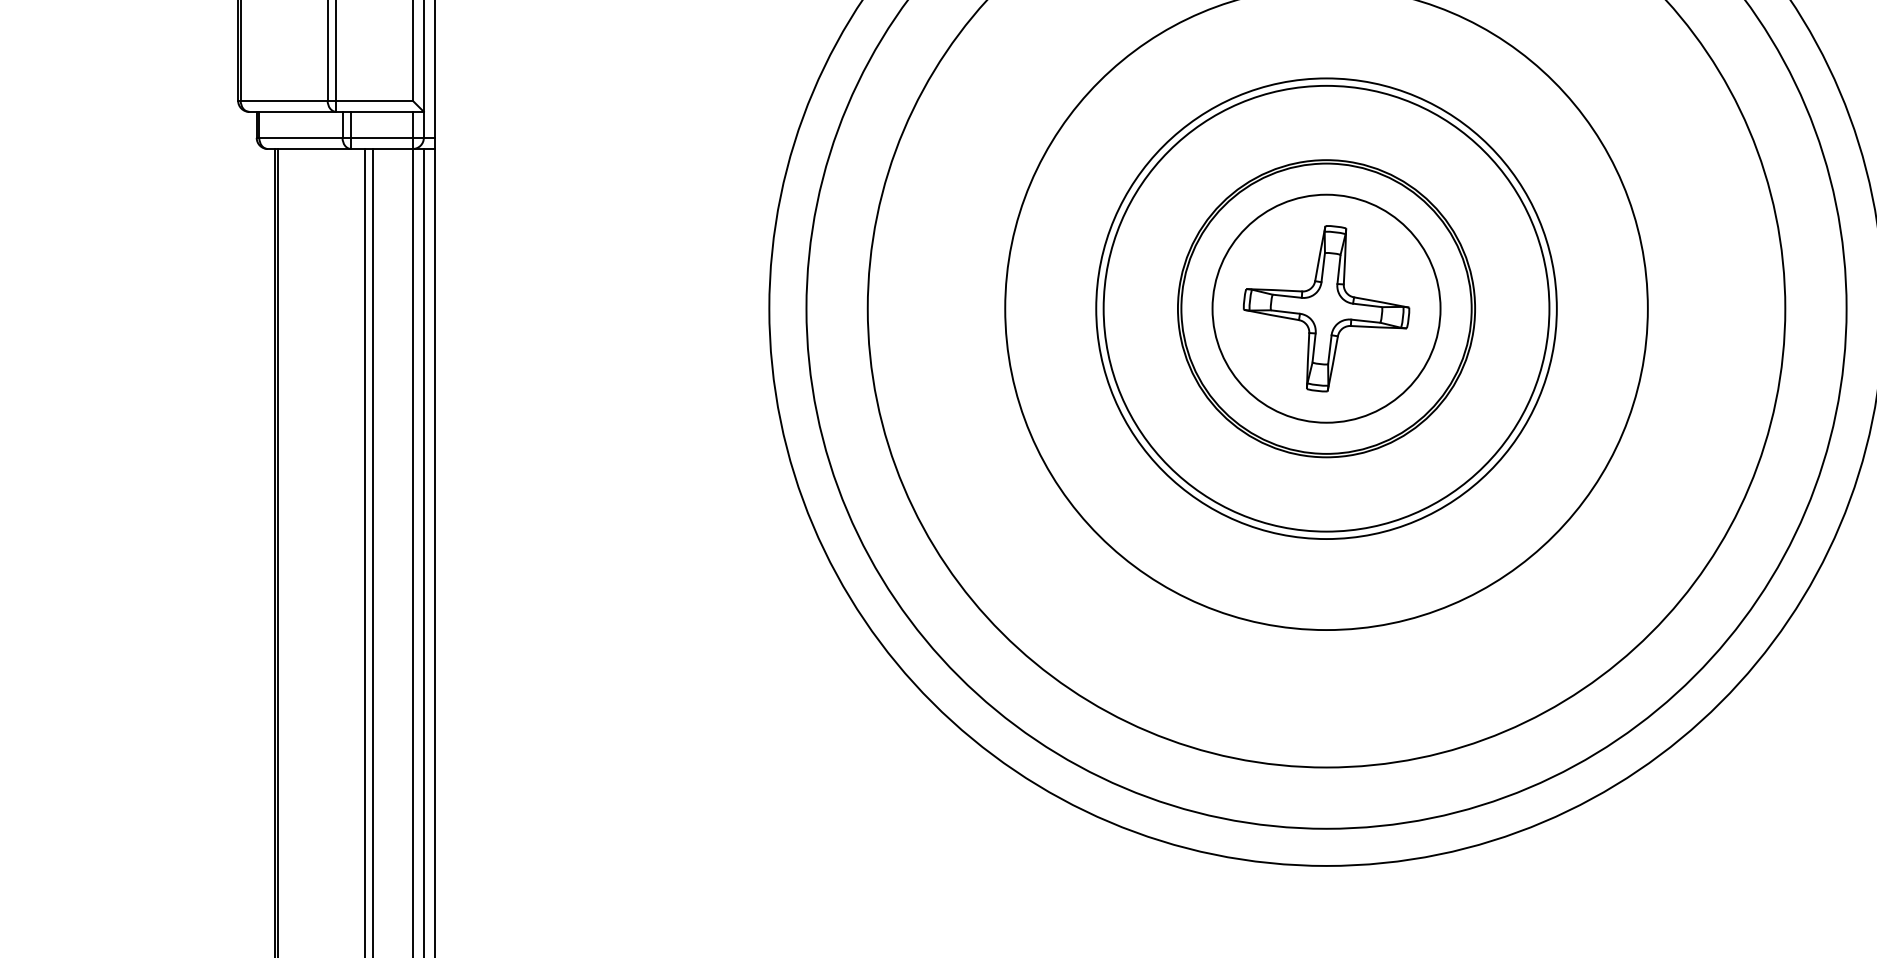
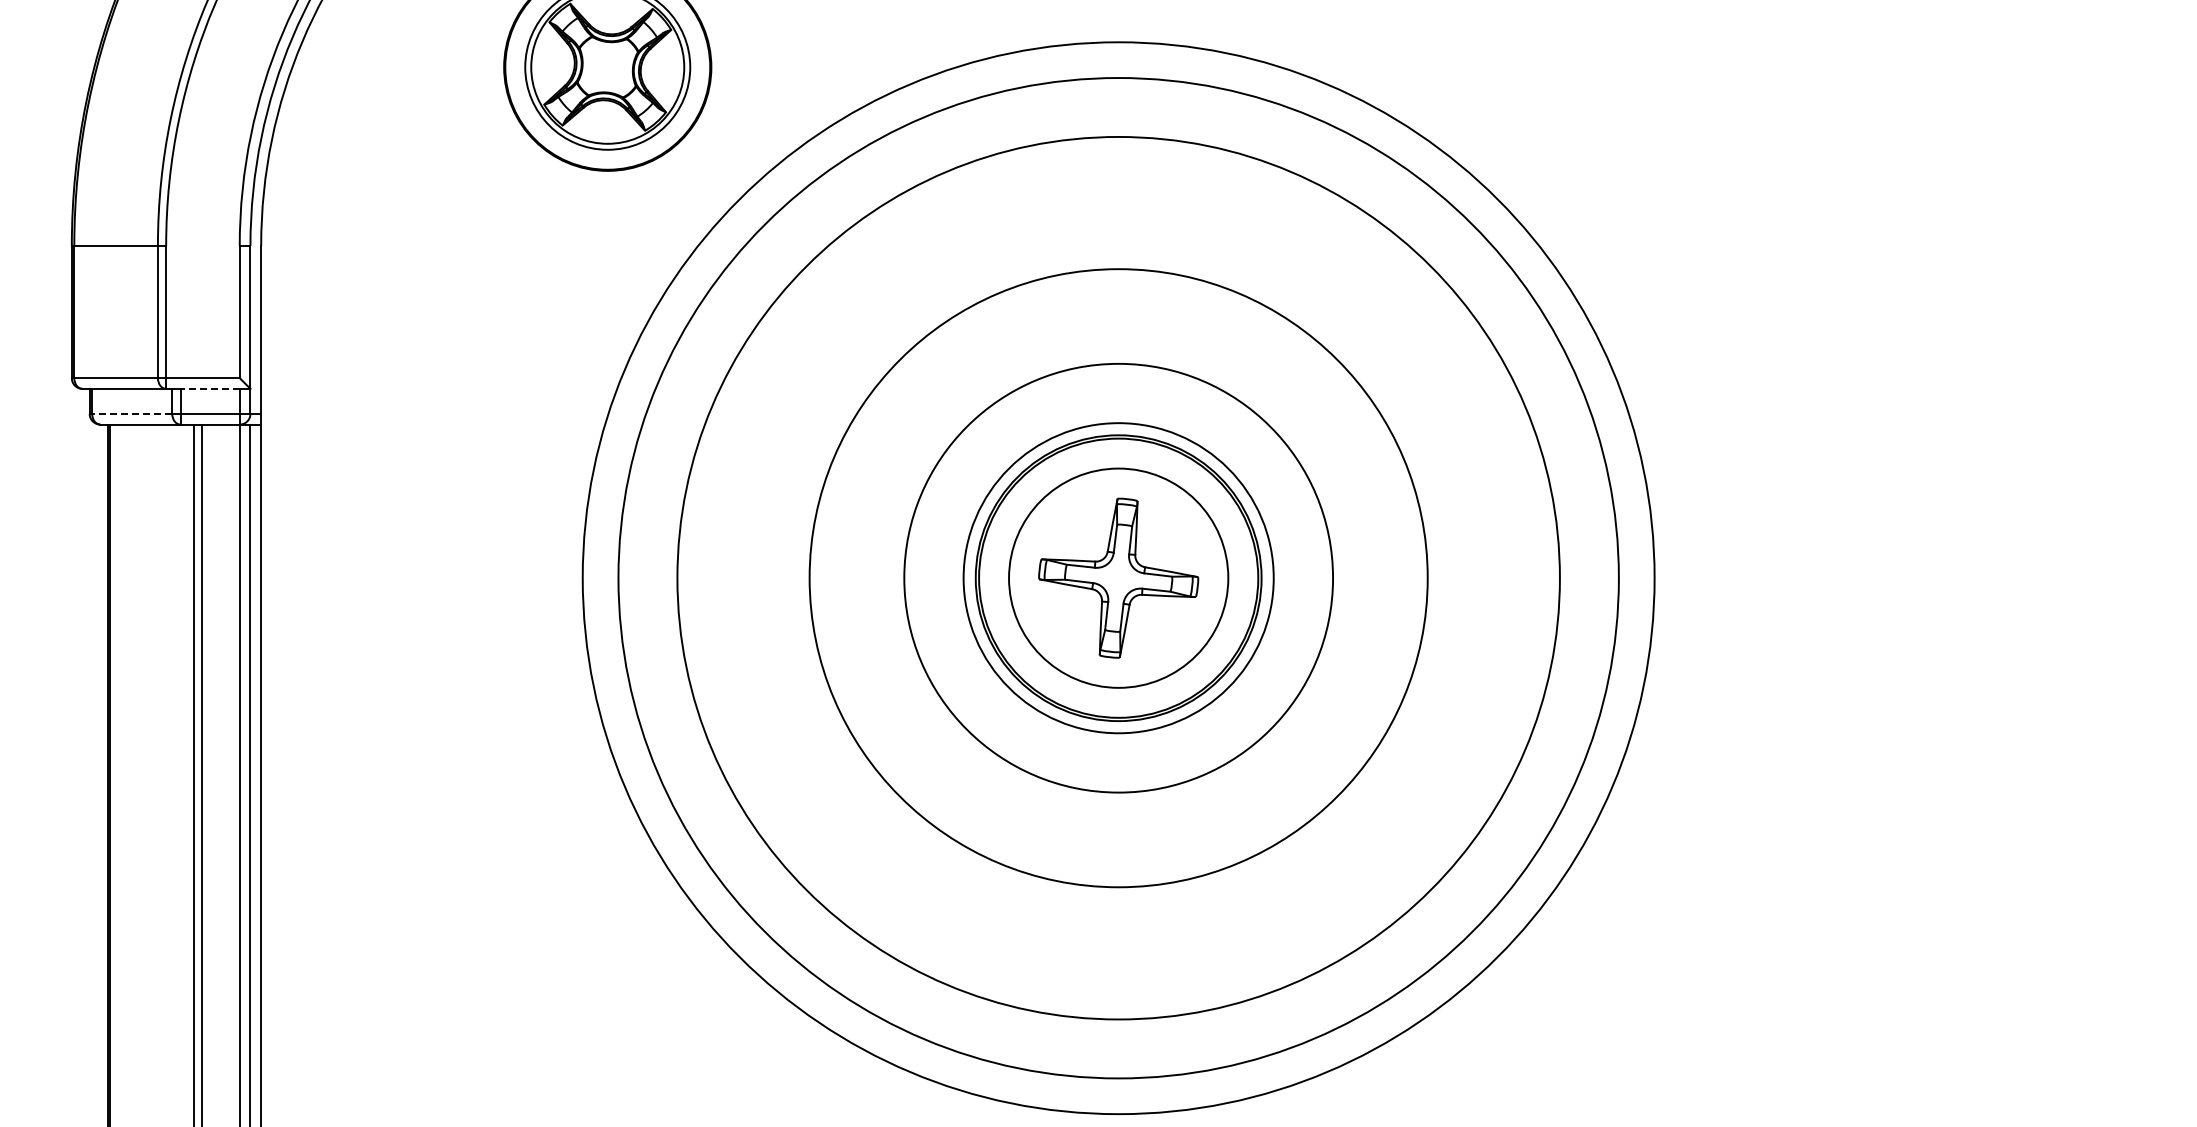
line: (382, 111) -> (210, 388), solid -> dashed
line: (300, 137) -> (131, 413), solid -> dashed
circle: (1326, 307) -> (1118, 577), size x0.7

